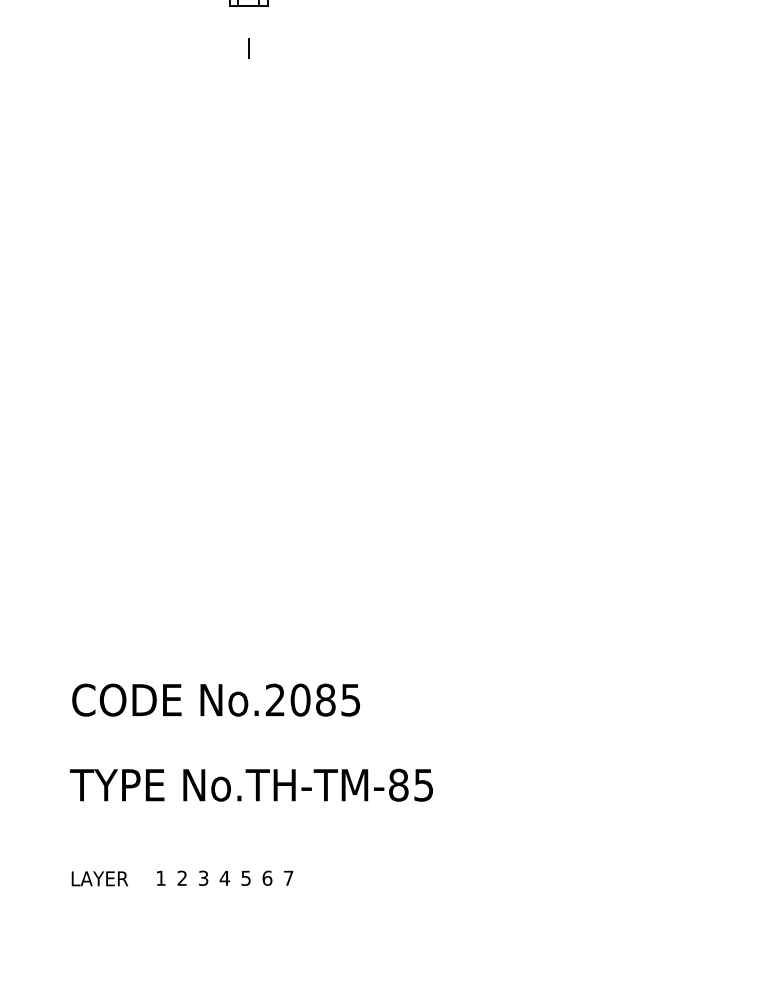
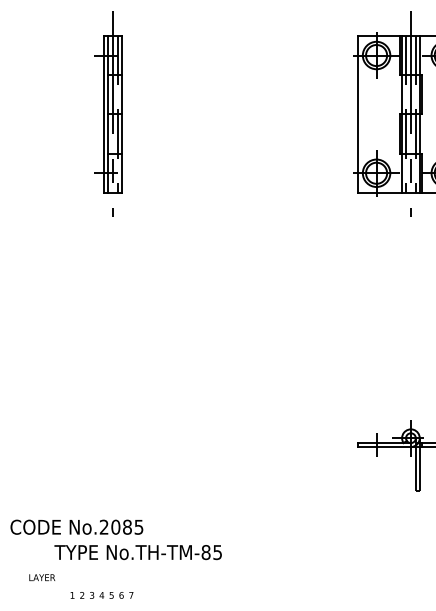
text: (215, 698) -> (76, 526), moved
text: (249, 785) -> (137, 552), moved
text: (100, 878) -> (42, 577), moved

